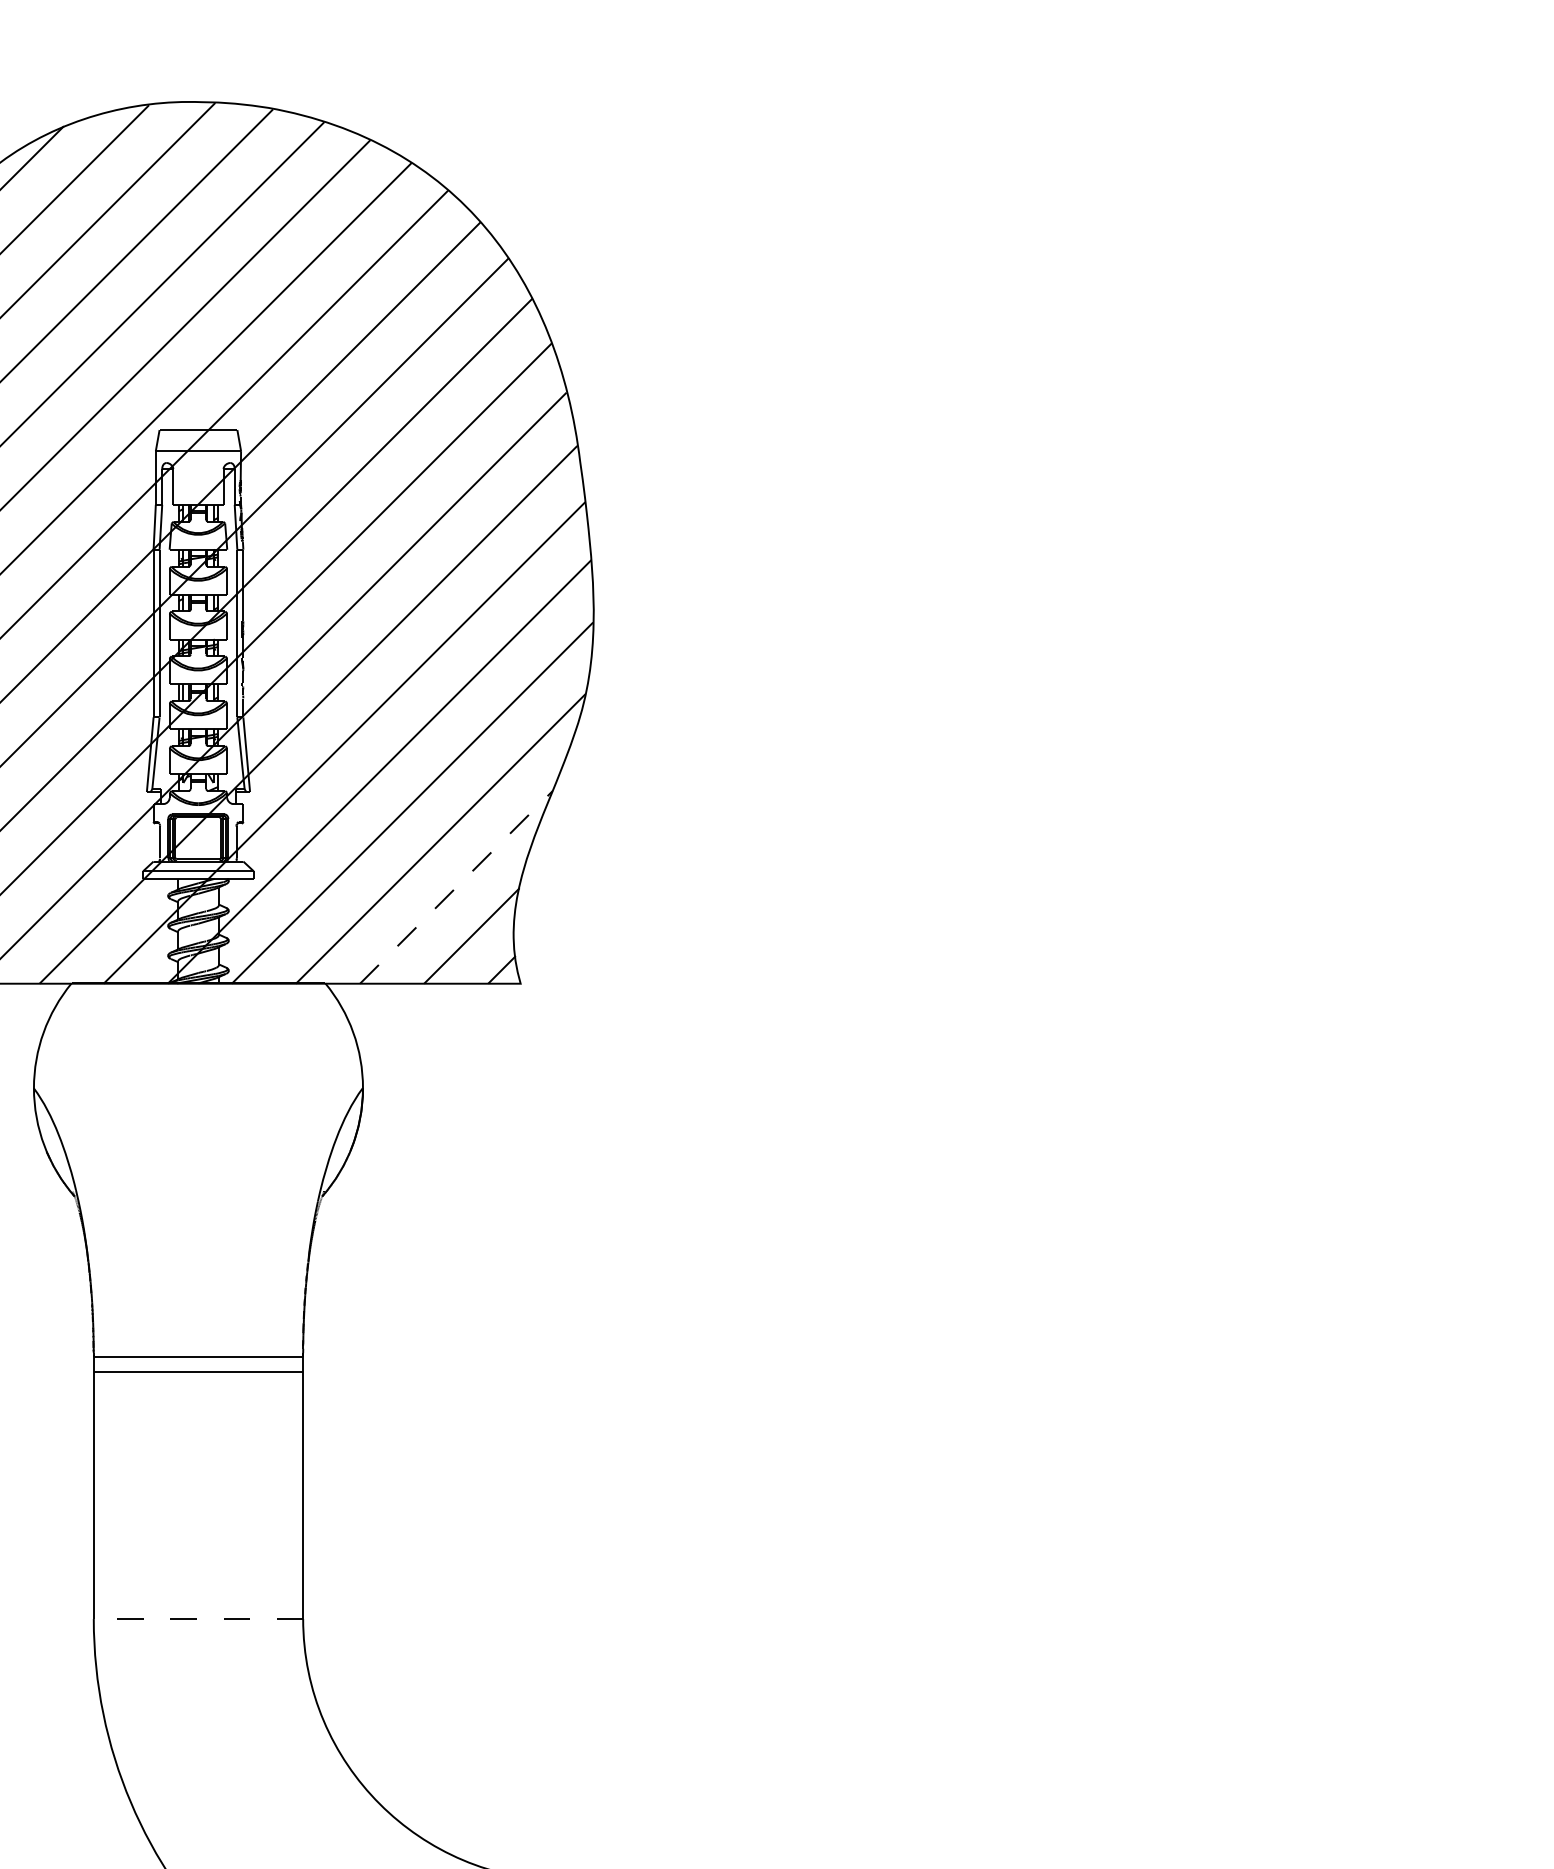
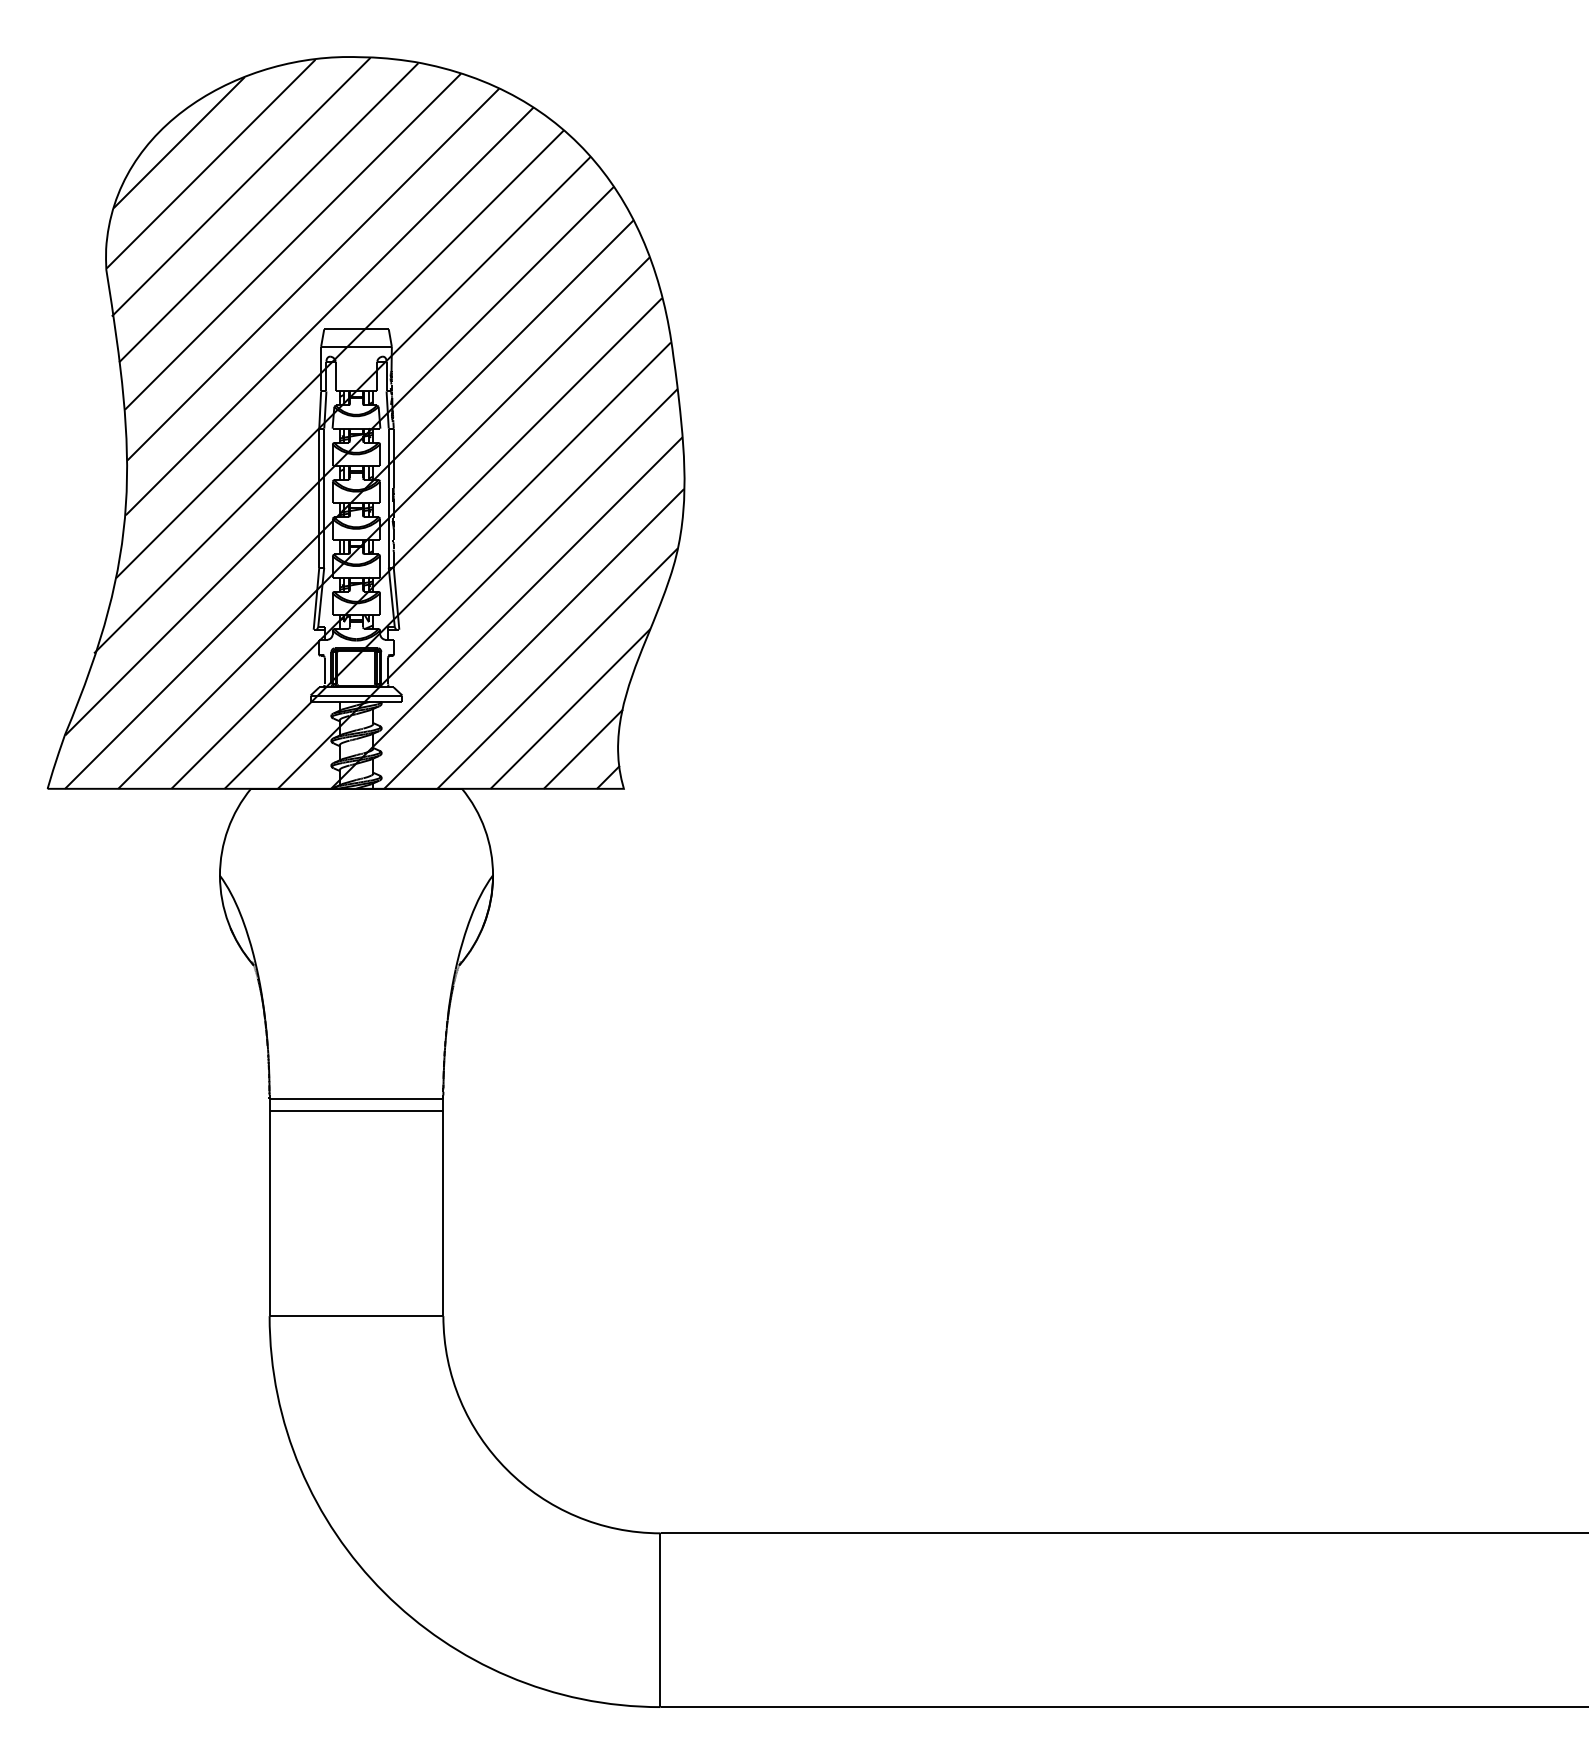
line: (456, 886) -> (570, 708), dashed -> solid
line: (198, 1619) -> (356, 1316), dashed -> solid

